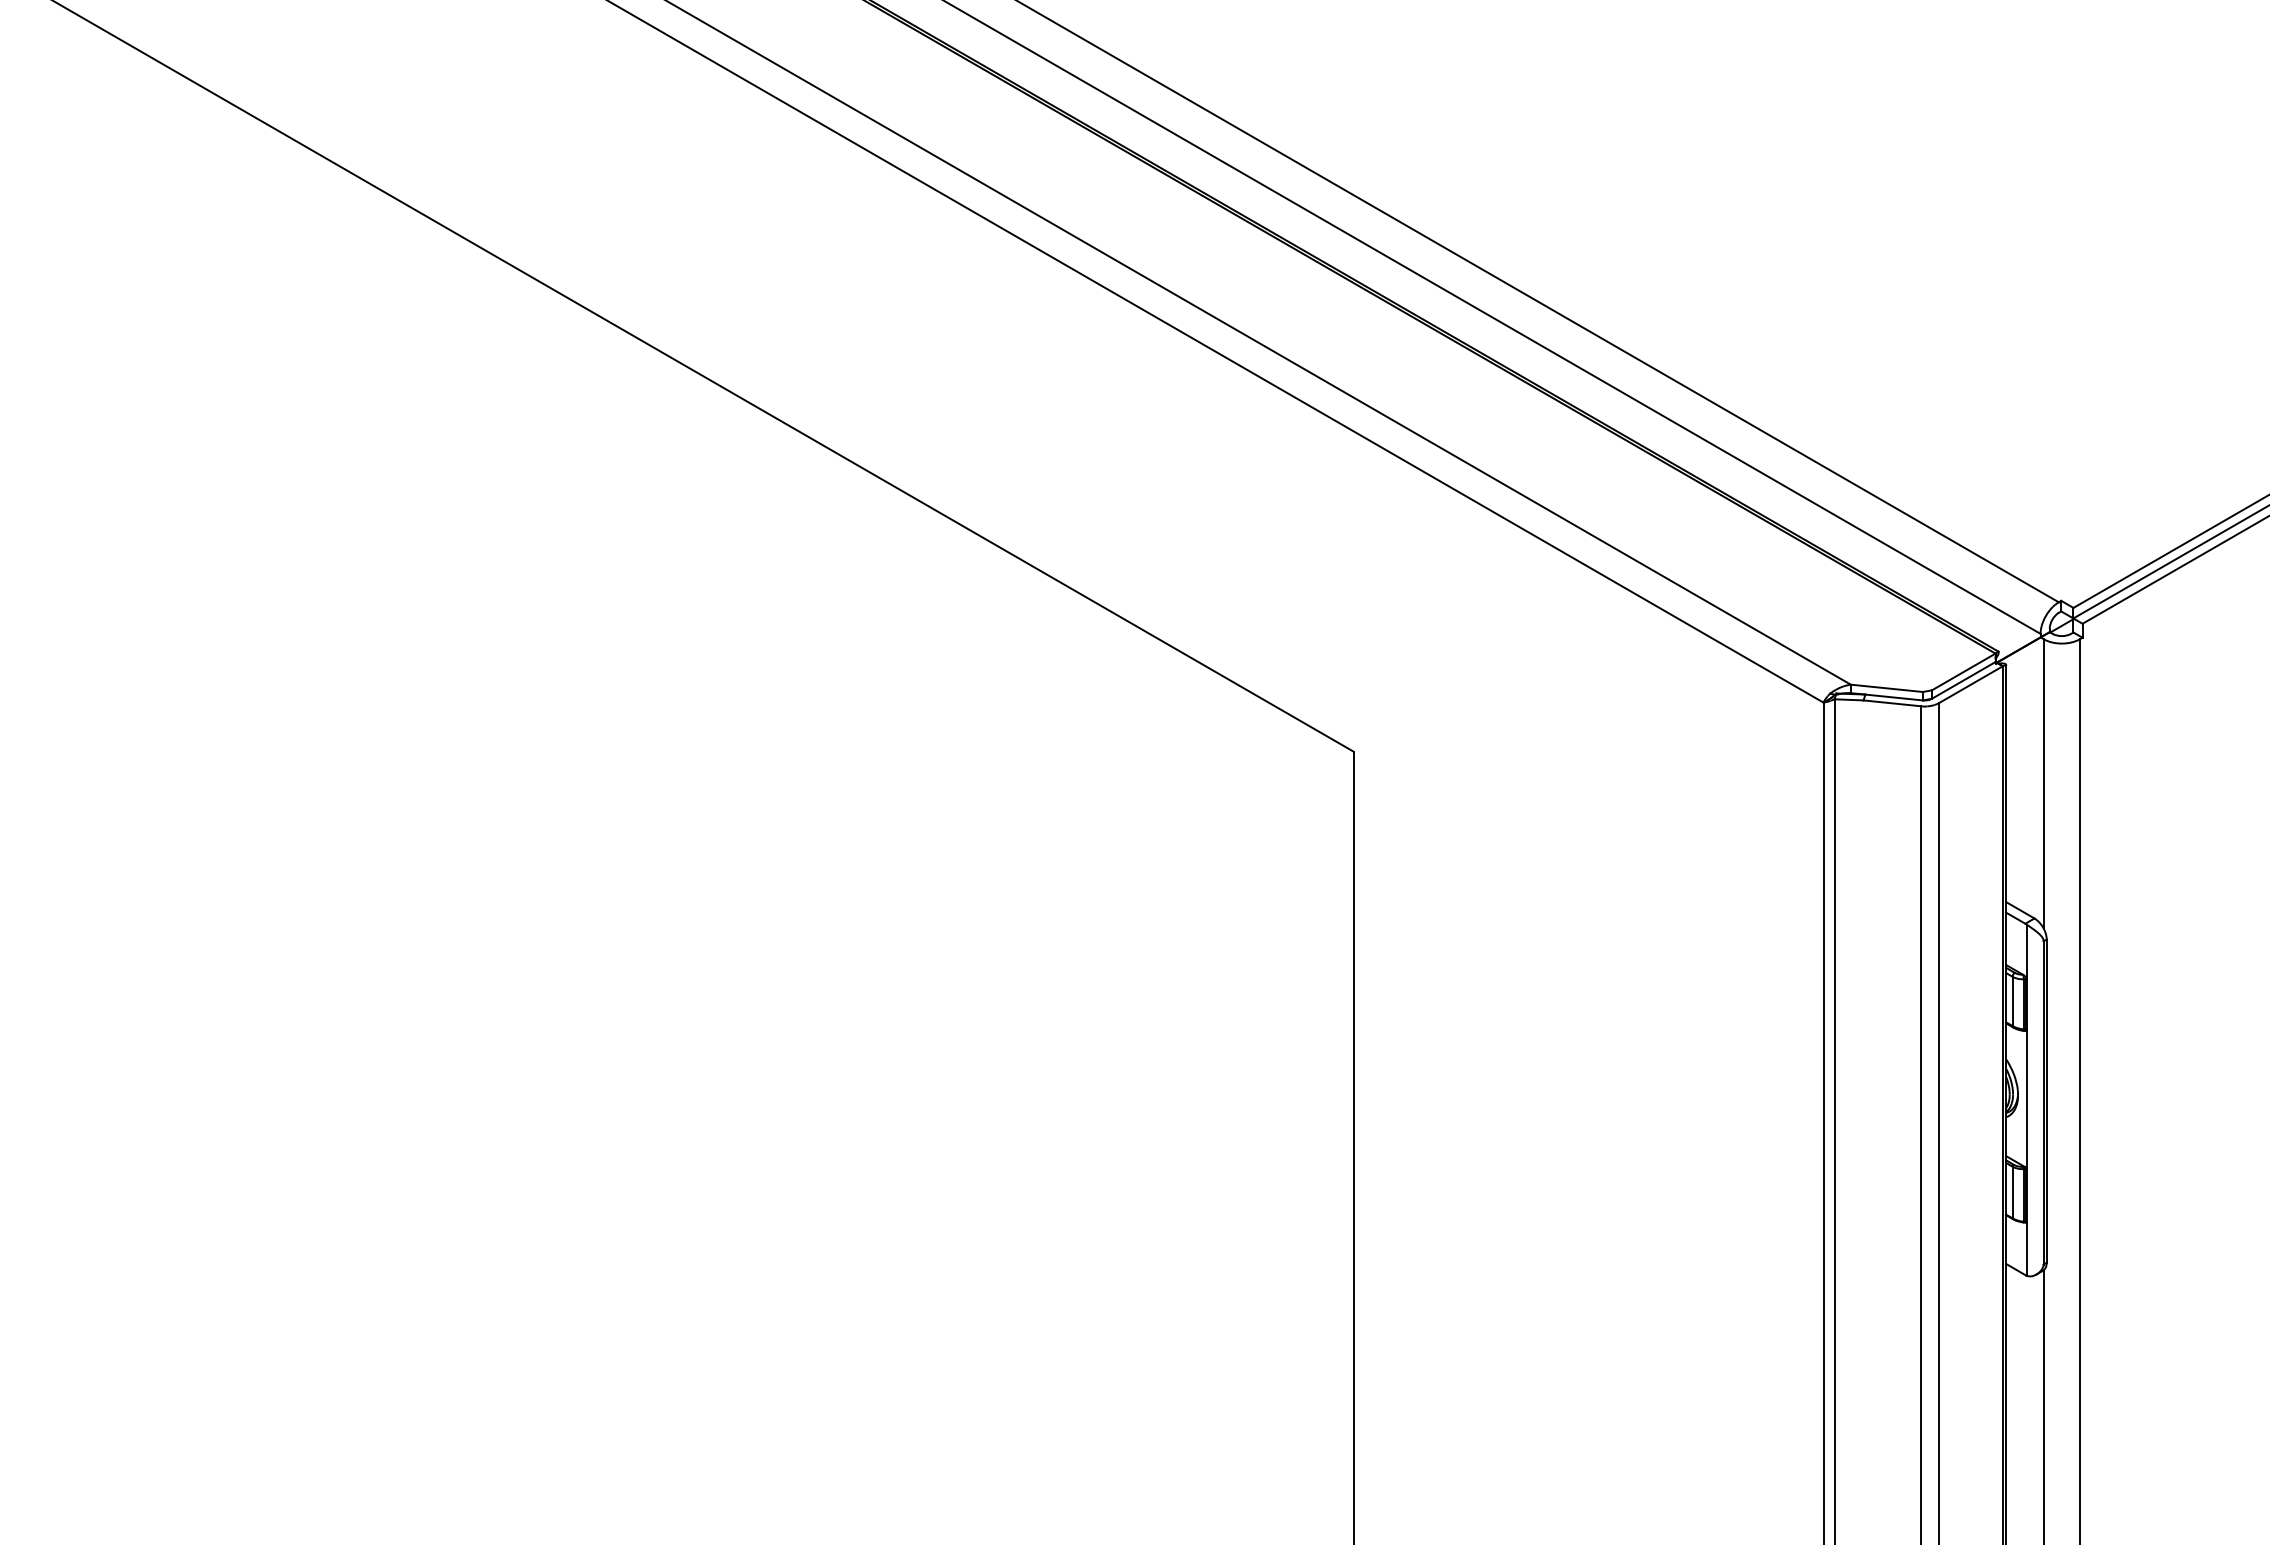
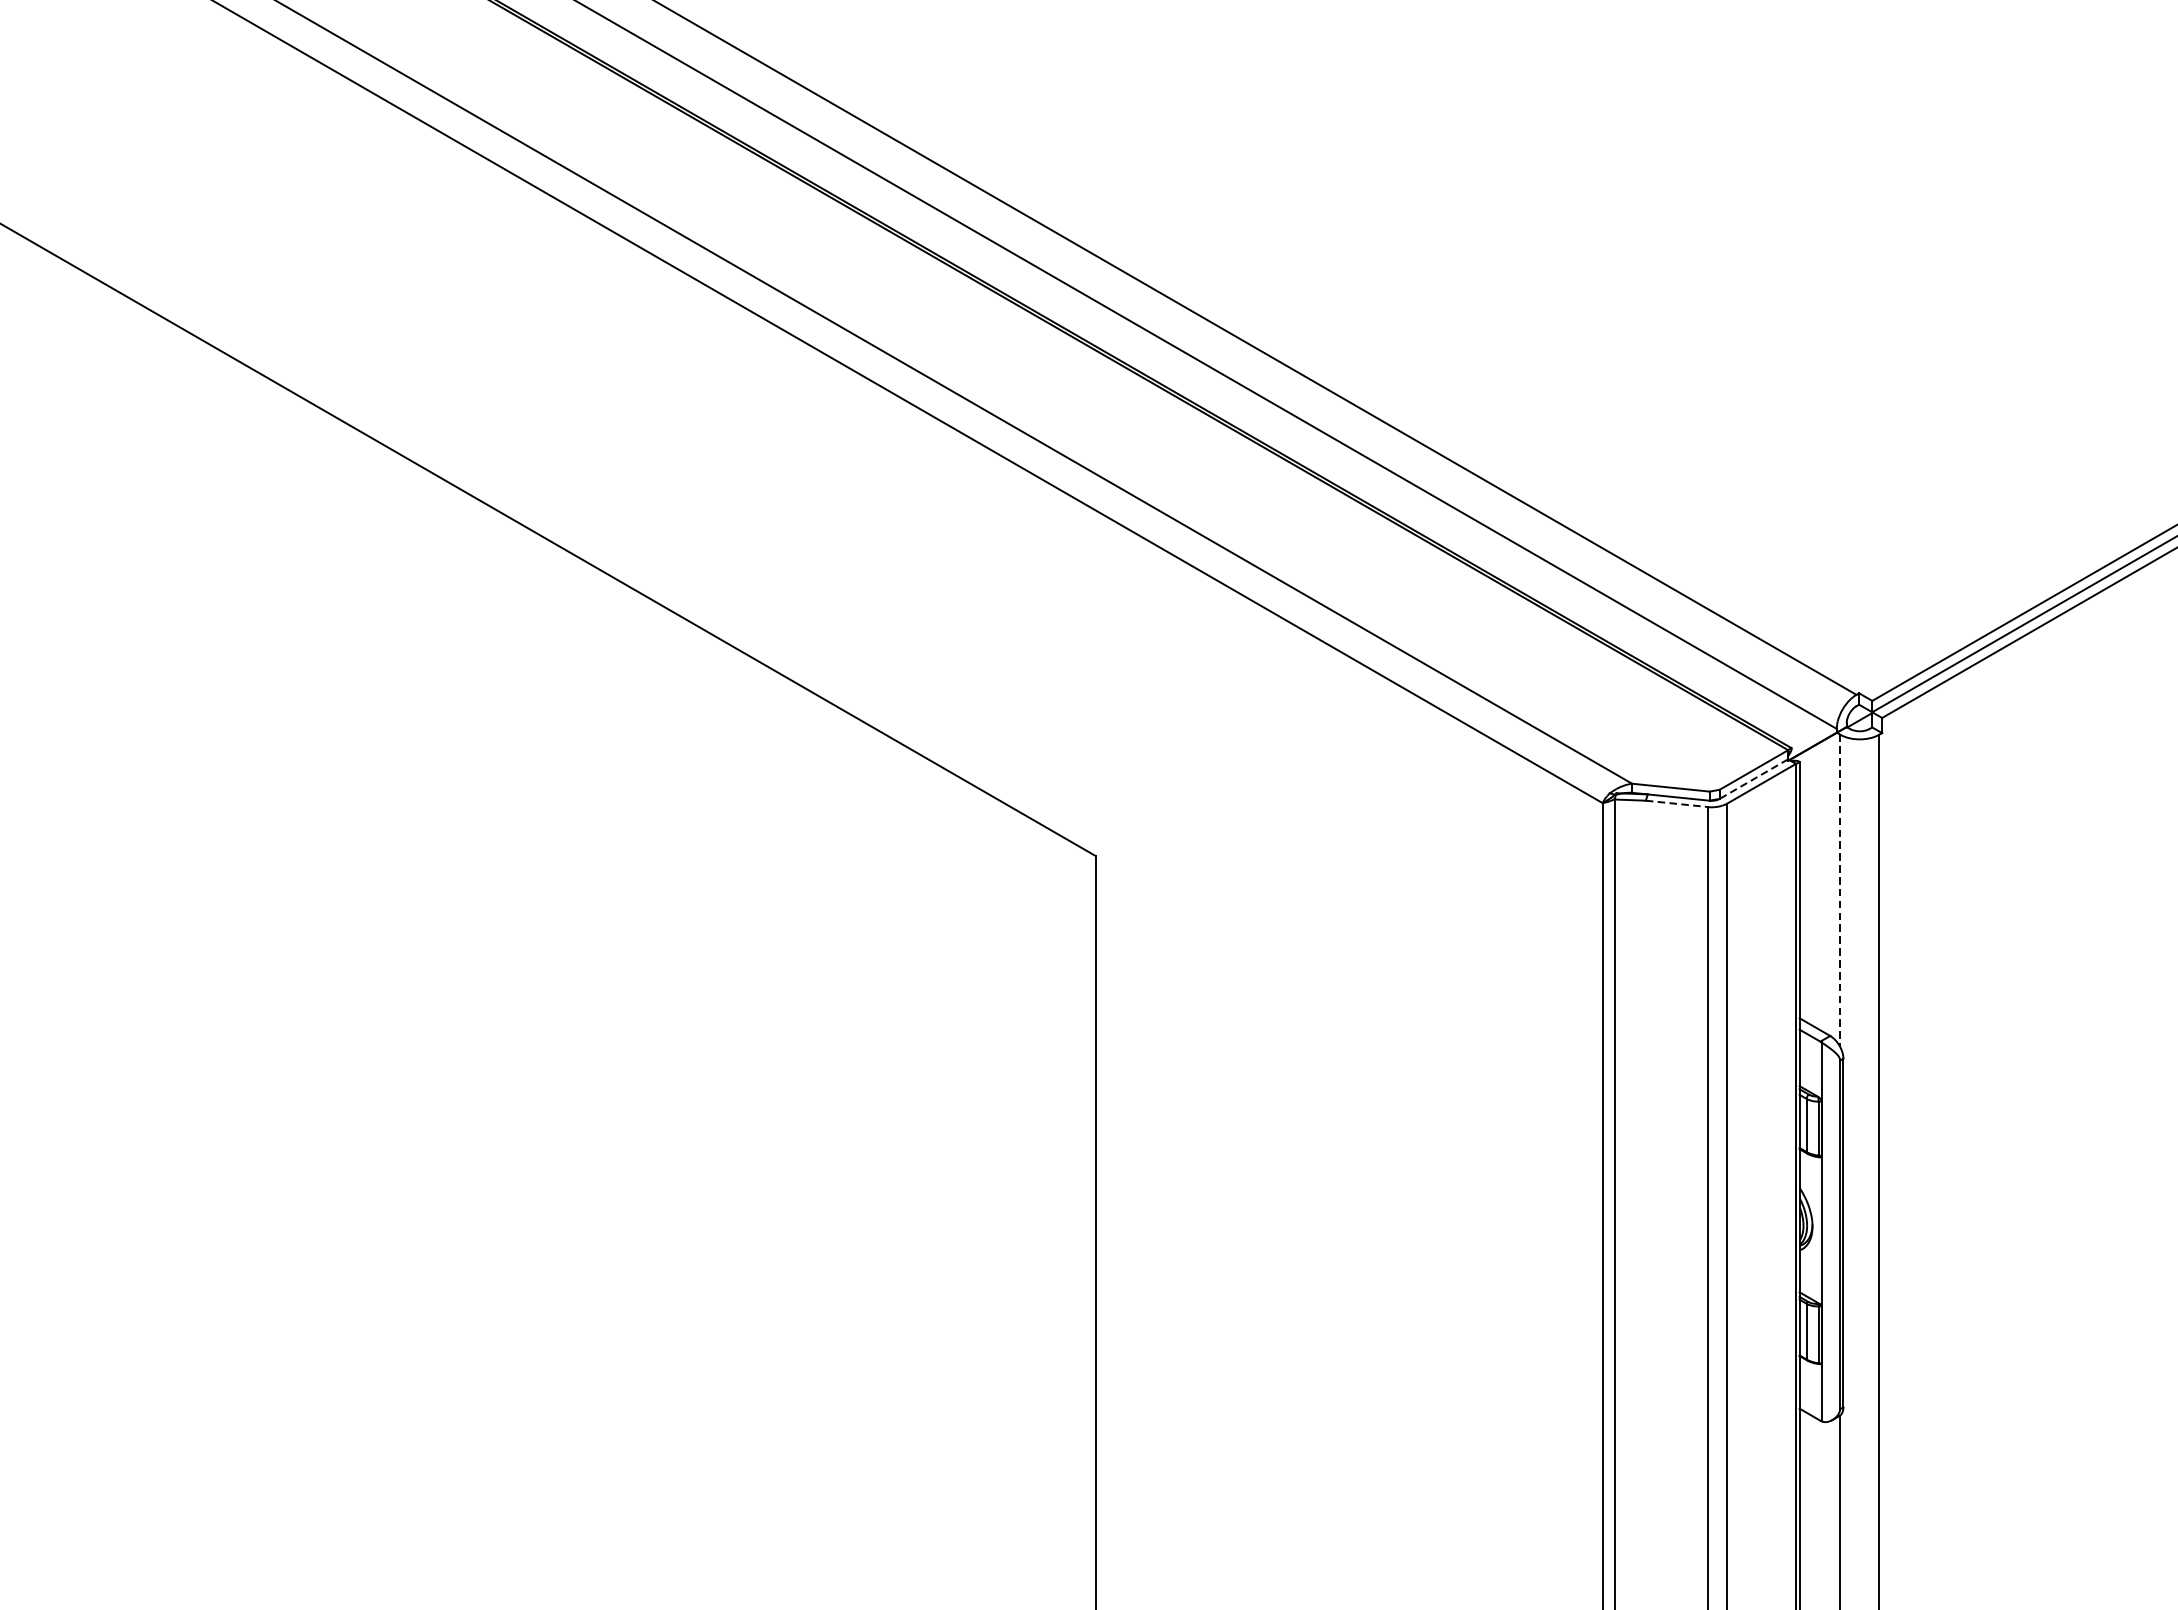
line: (1963, 680) -> (1753, 779), solid -> dashed
line: (1892, 703) -> (1677, 804), solid -> dashed
line: (2043, 783) -> (1839, 890), solid -> dashed

